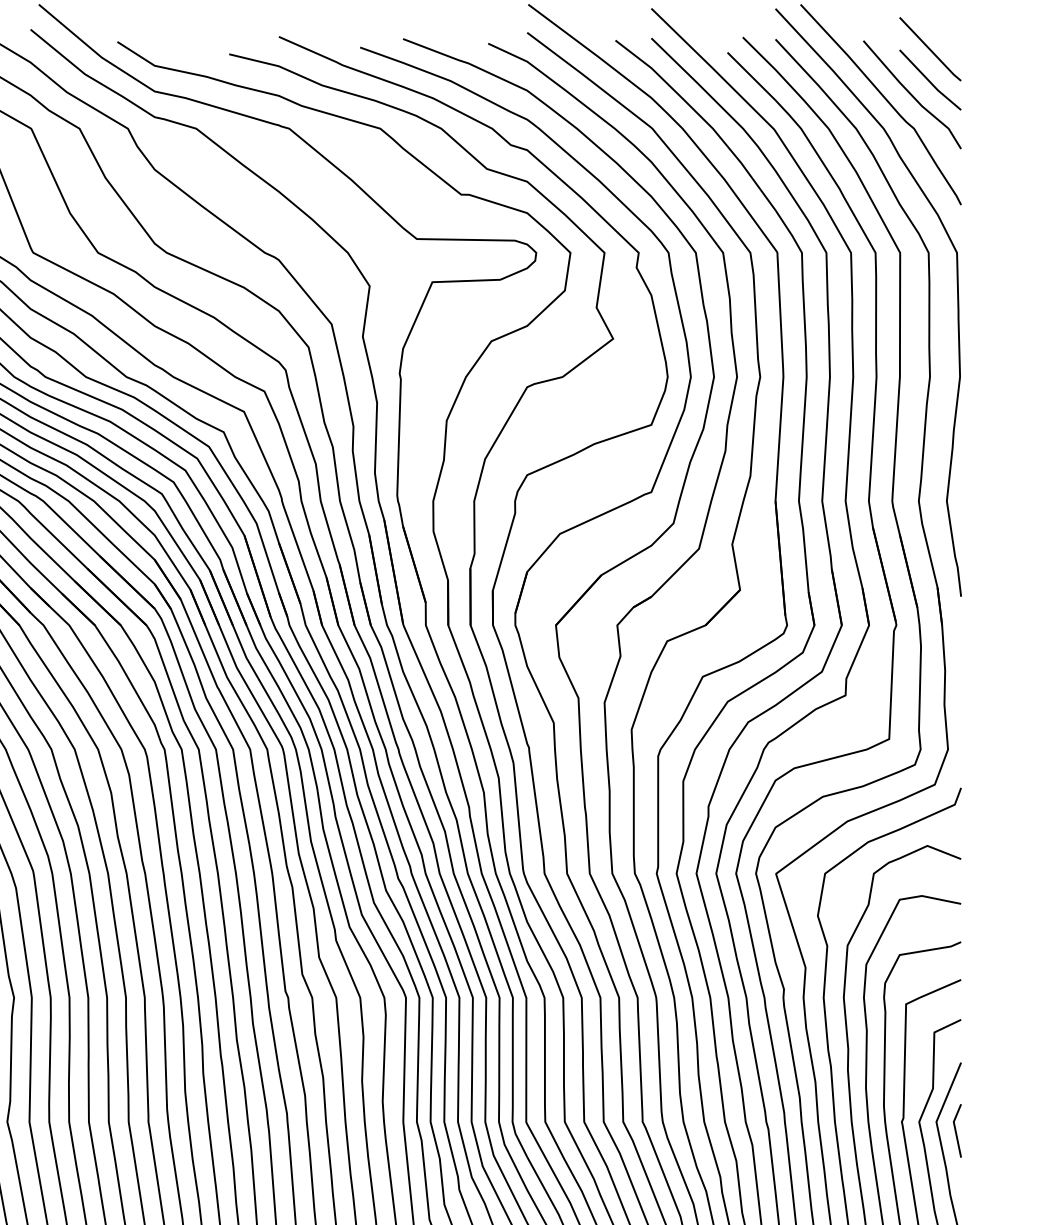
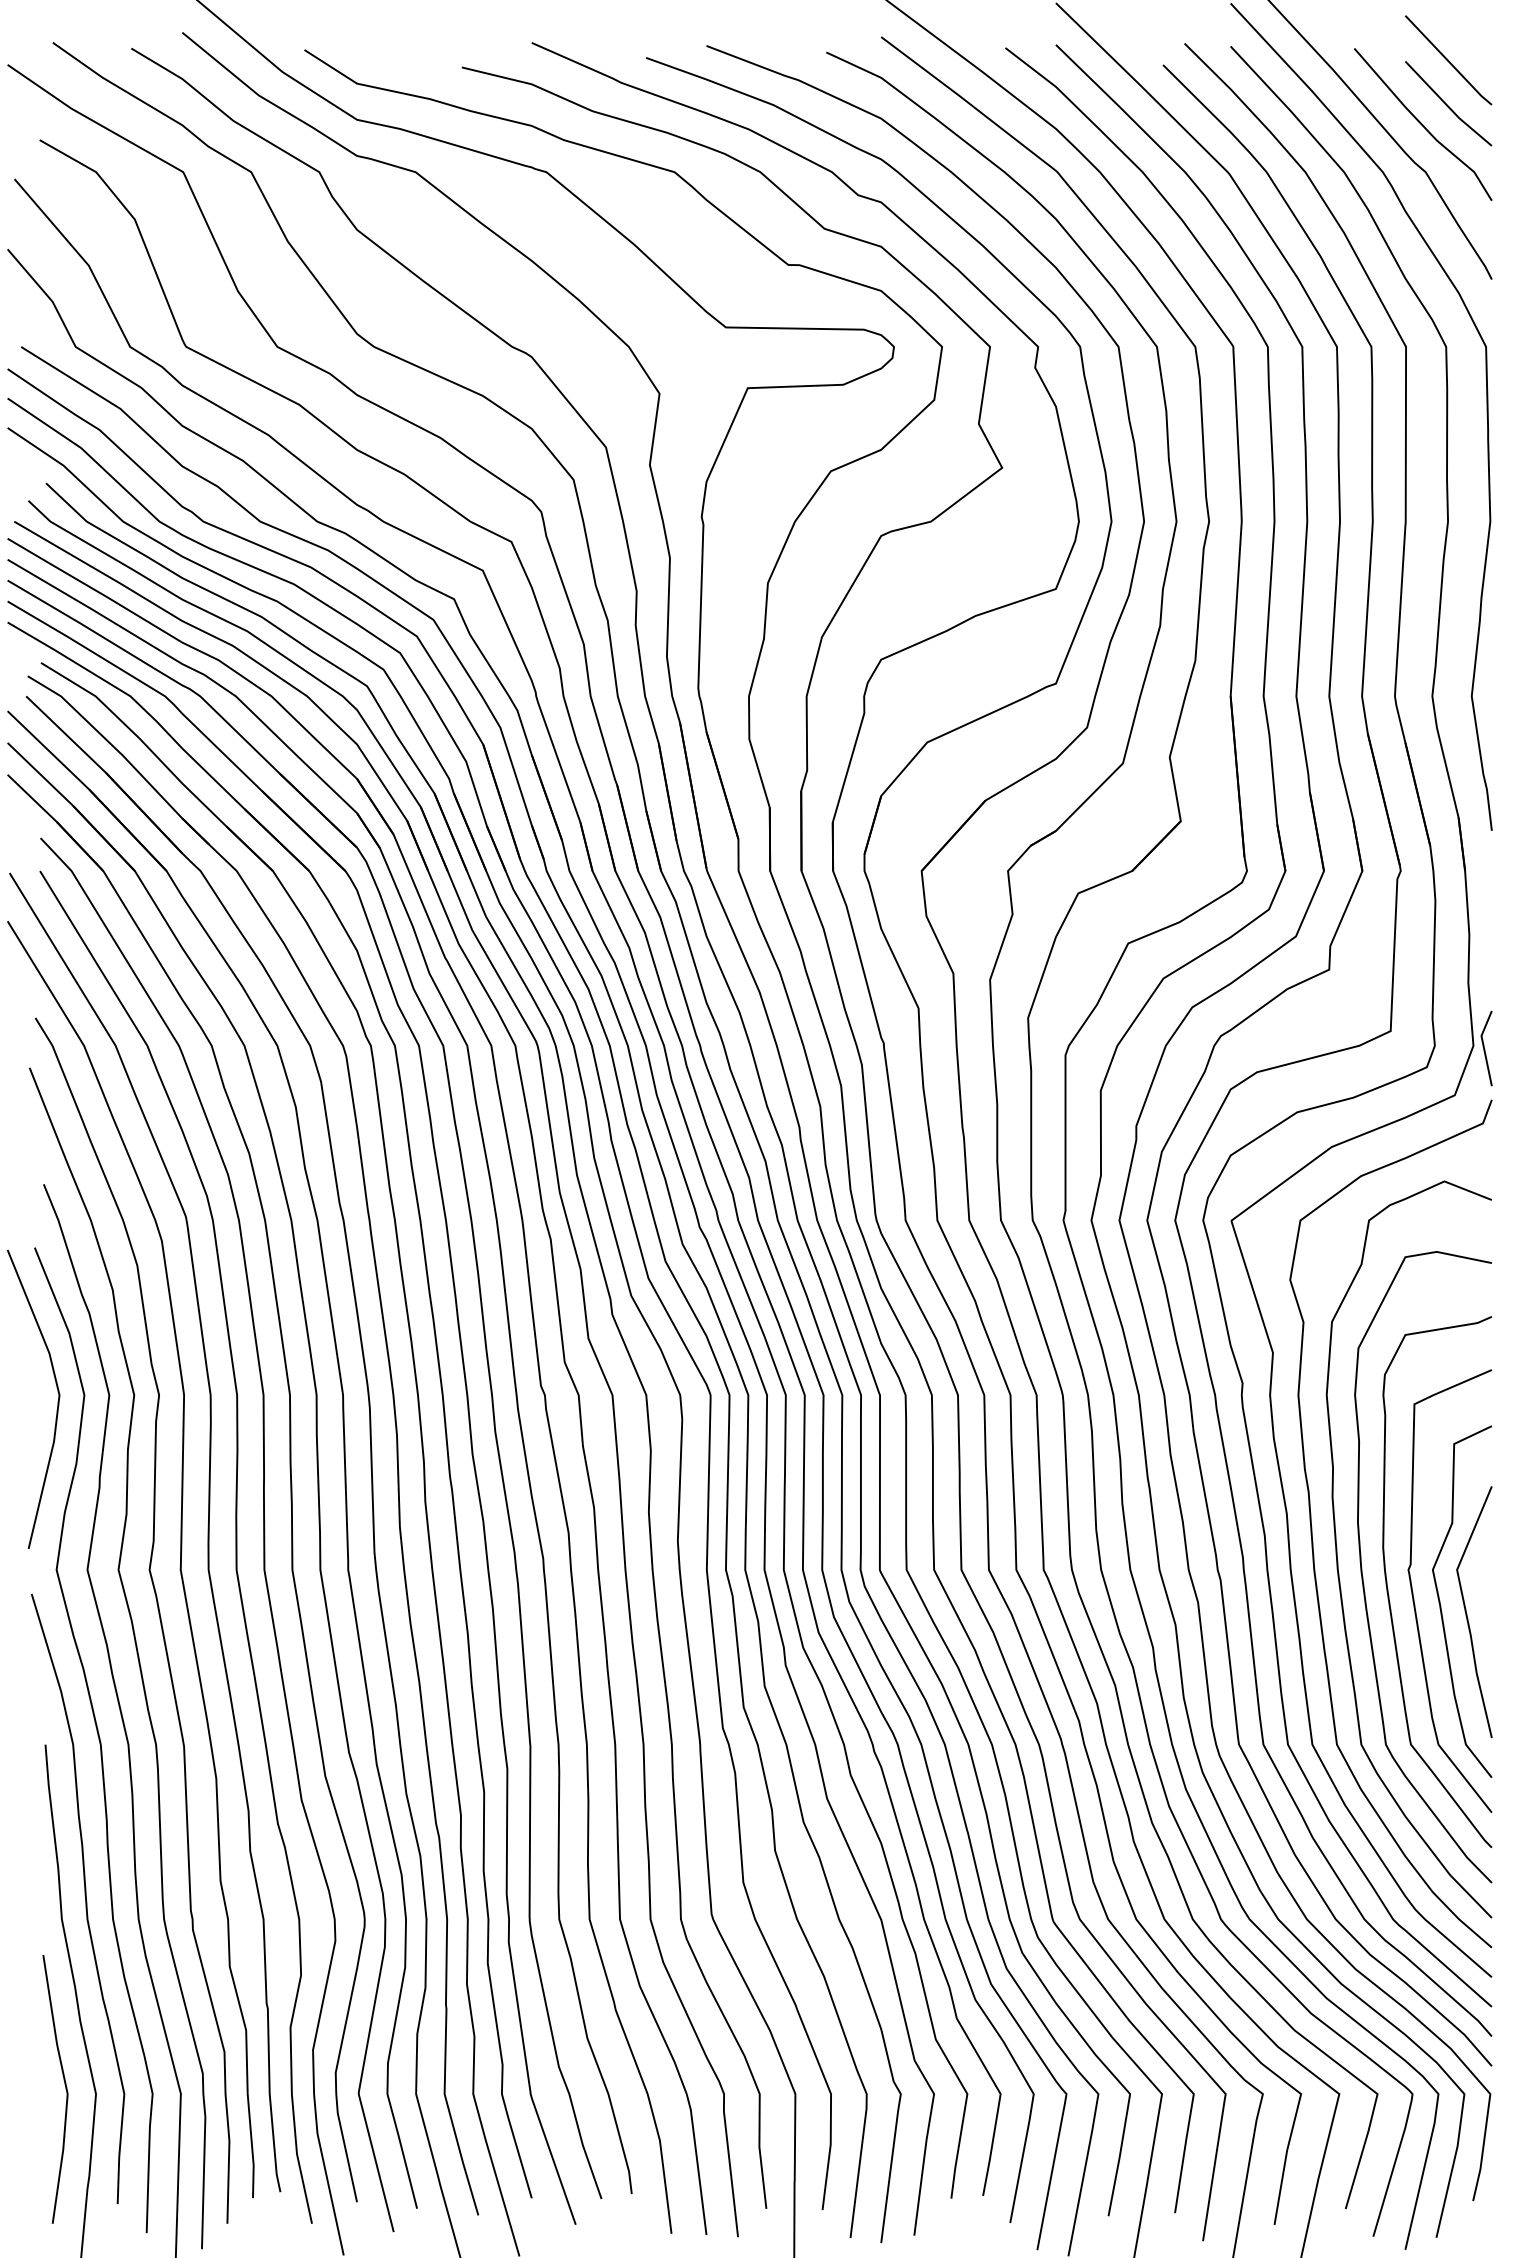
line: (956, 1131) -> (1485, 1049), moved

